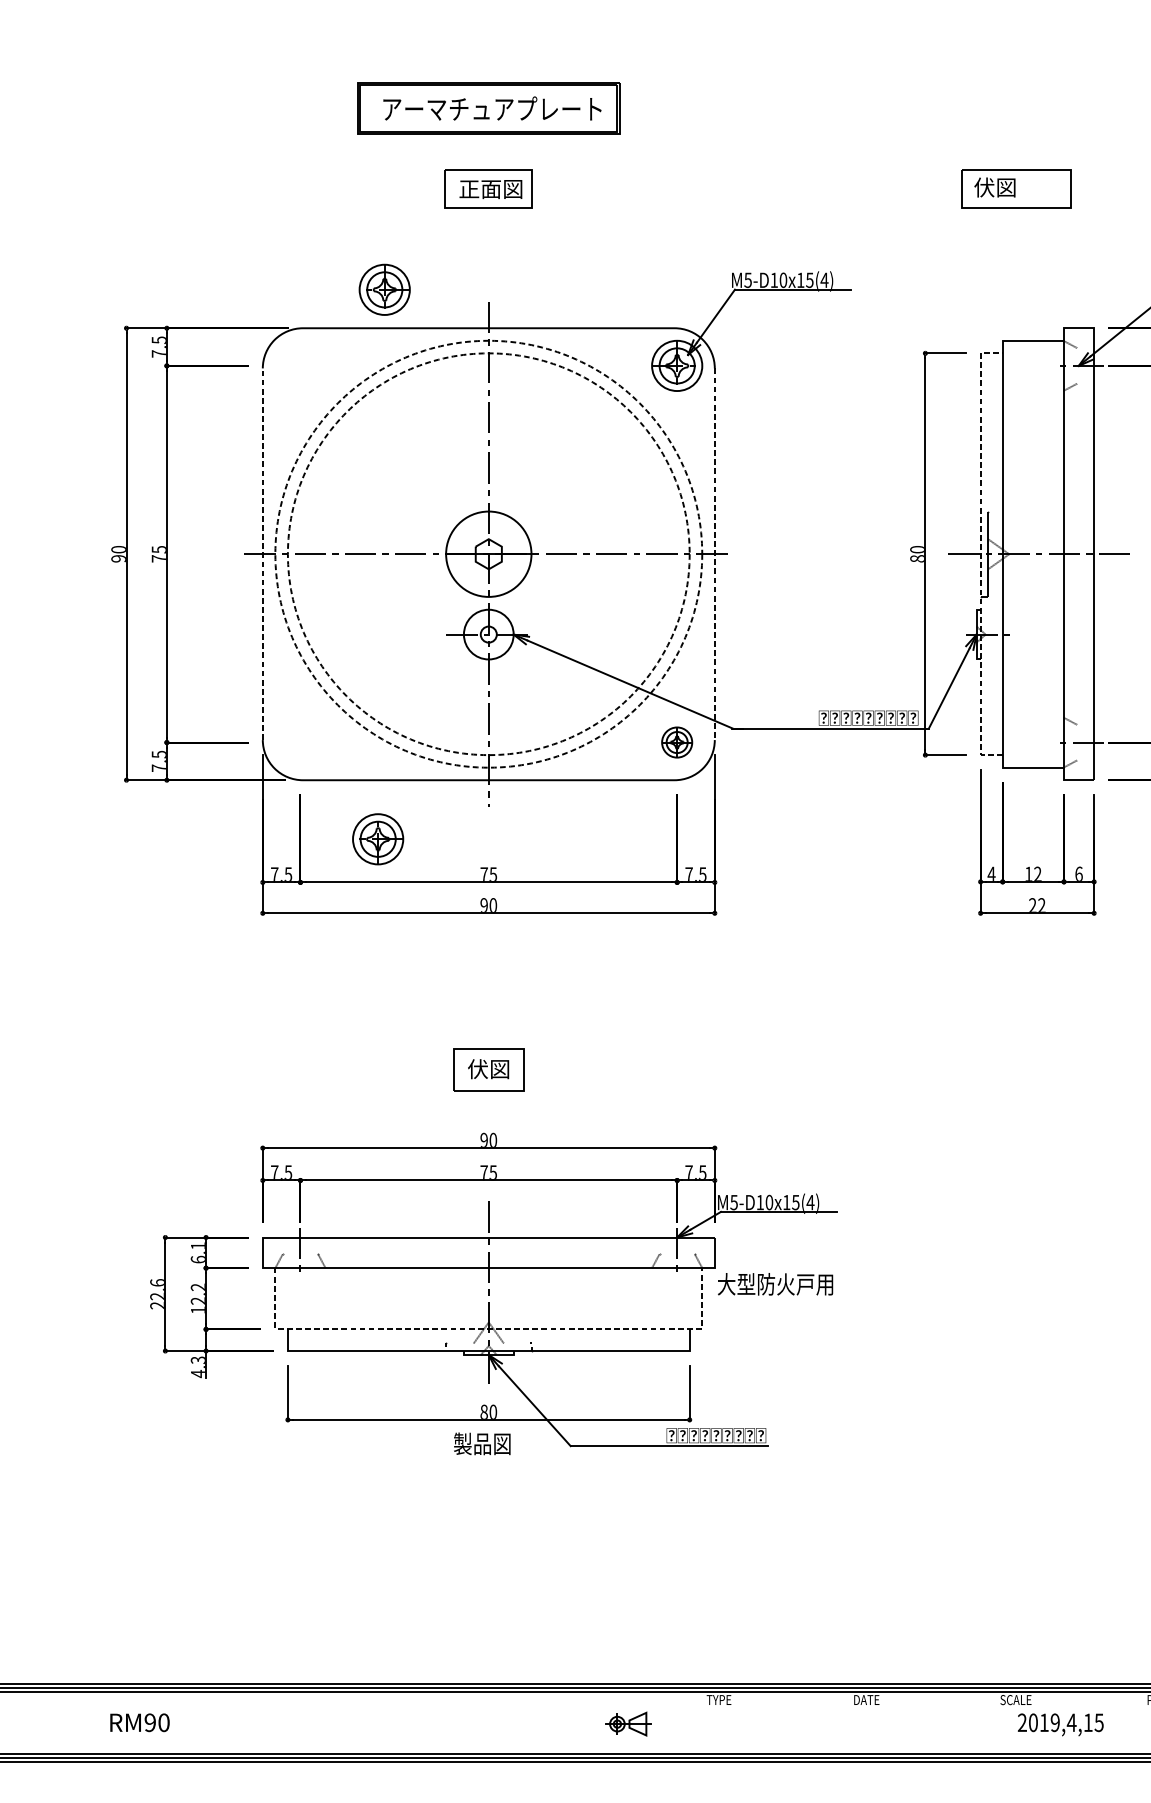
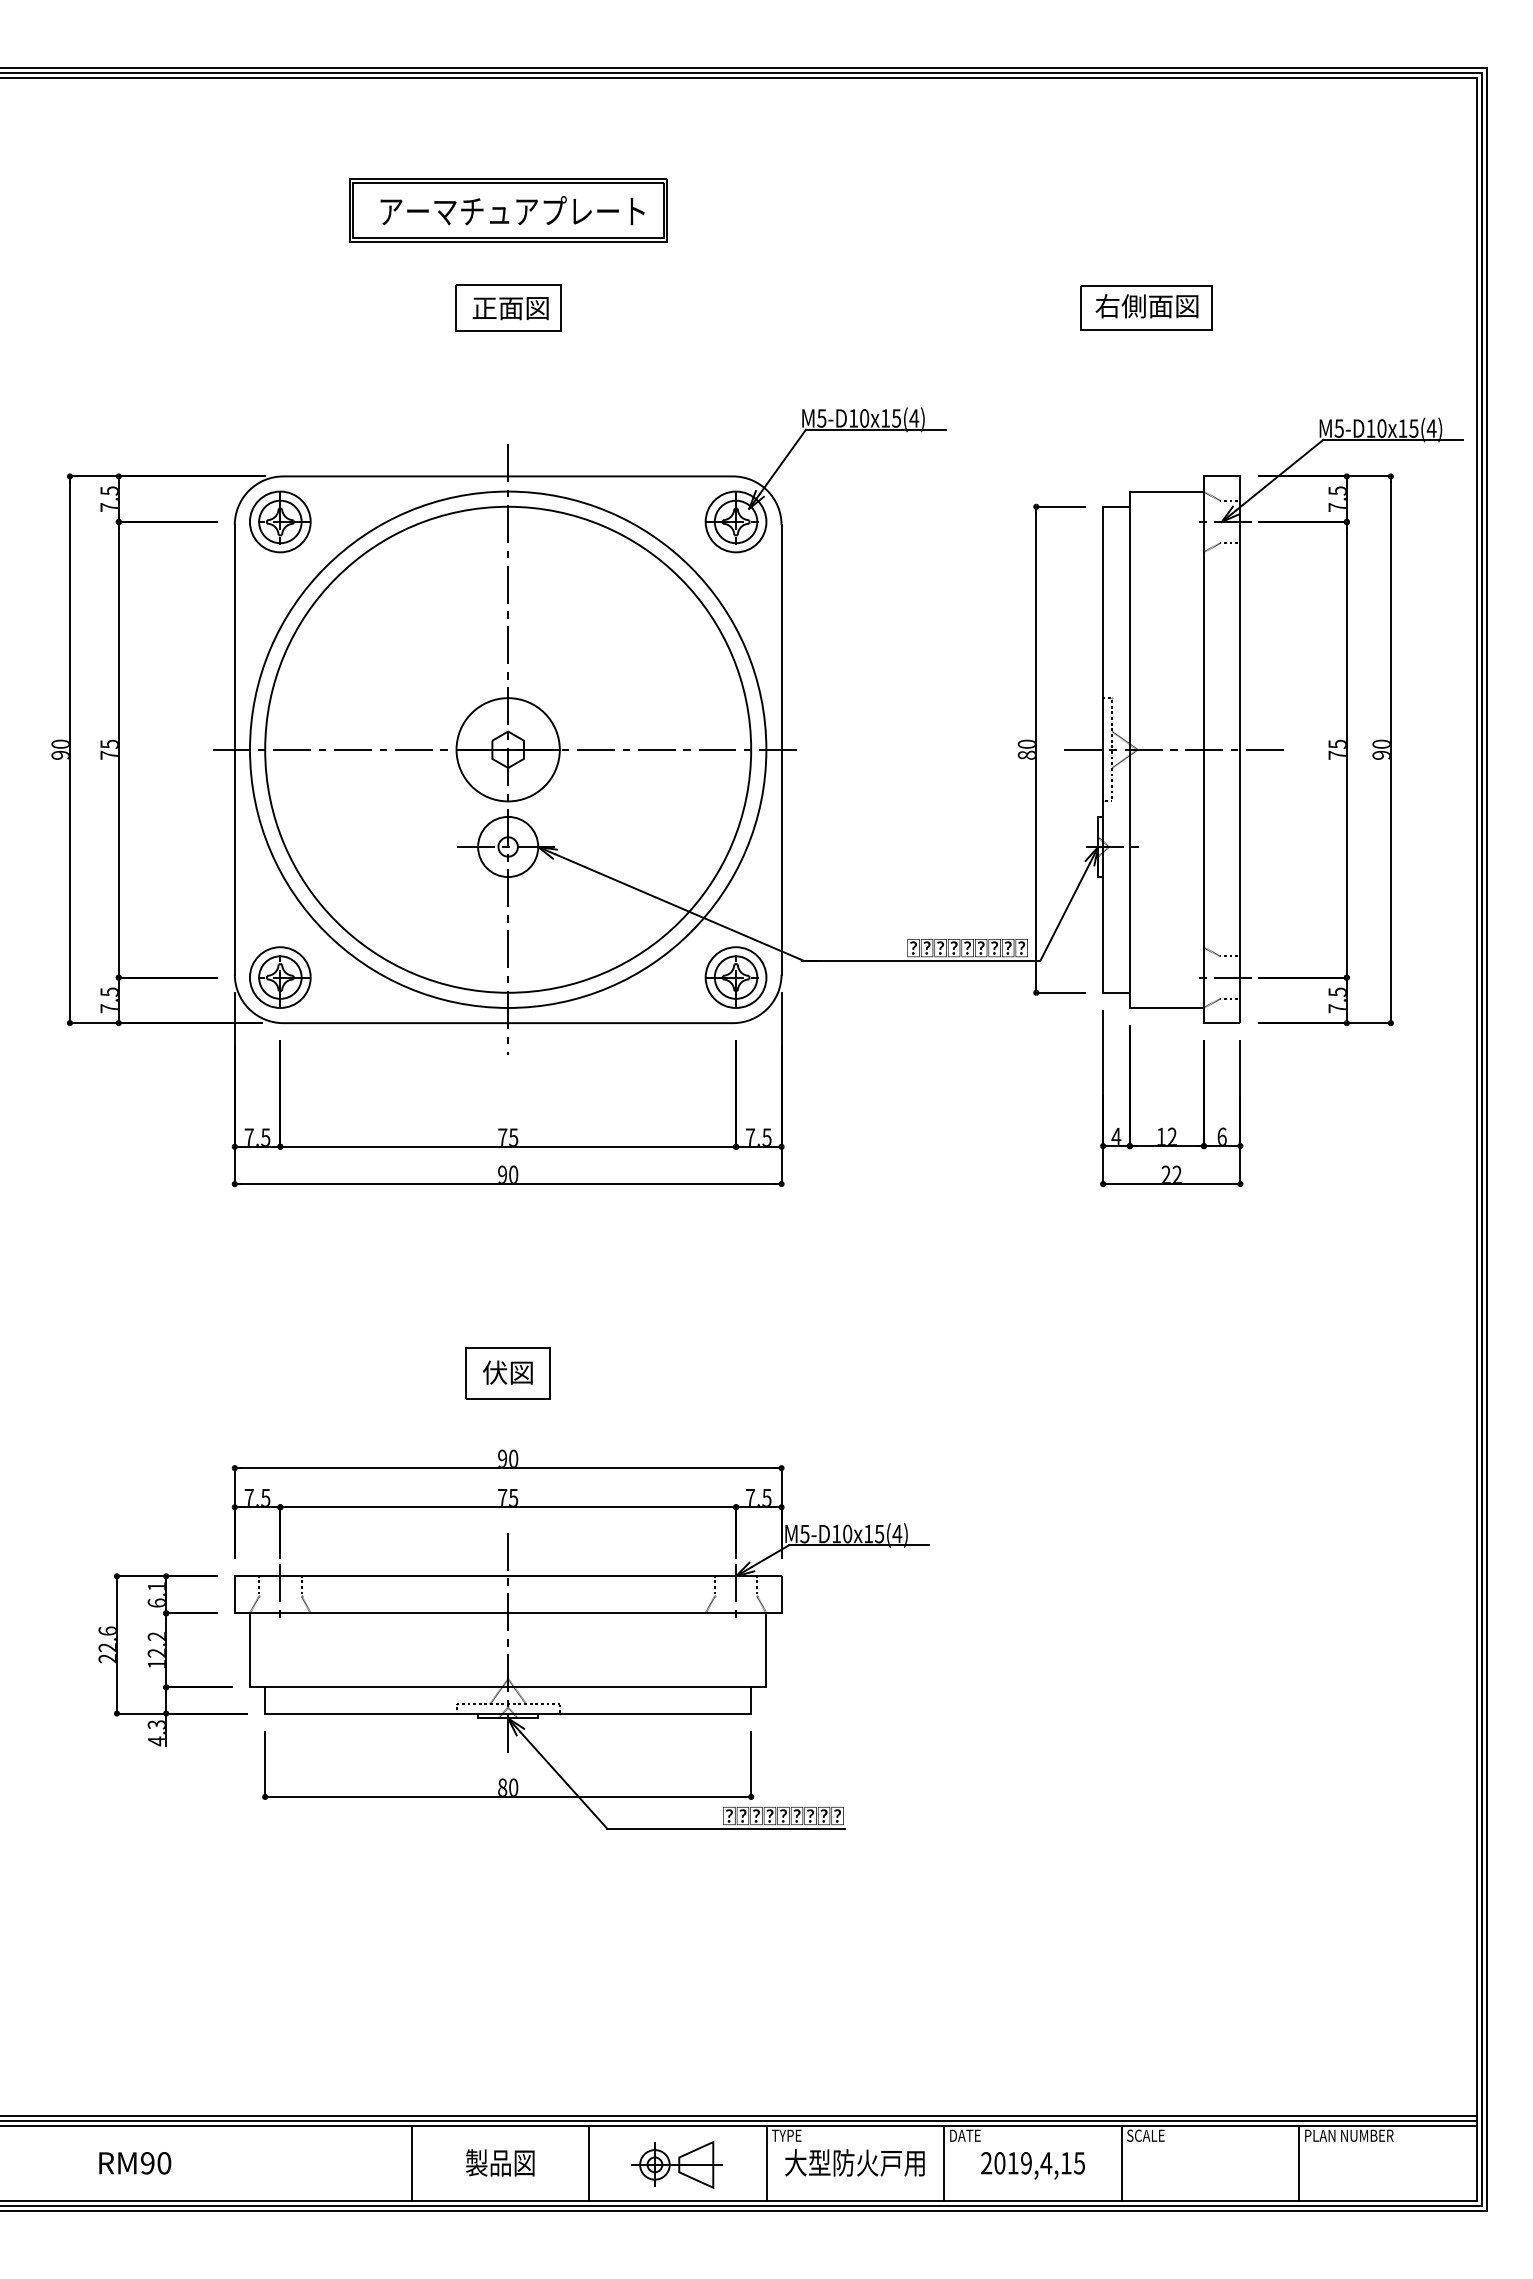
text: (1016, 187) -> (1146, 306), 伏図 -> 右側面図
part: (384, 289) -> (280, 521), moved
line: (262, 554) -> (234, 749), dashed -> solid
circle: (489, 554) -> (508, 749), dashed -> solid
circle: (489, 554) -> (508, 749), dashed -> solid
line: (714, 554) -> (781, 749), dashed -> solid
line: (980, 554) -> (1103, 749), dashed -> solid
part: (676, 742) -> (735, 977), size x1.67
part: (378, 839) -> (280, 977), moved
text: (775, 1283) -> (854, 2162), moved
line: (489, 1328) -> (508, 1686), dashed -> solid
text: (482, 1443) -> (500, 2162), moved
text: (140, 1722) -> (135, 2163), moved
line: (408, 1722) -> (411, 2163), added
line: (556, 1722) -> (589, 2163), added
line: (702, 1722) -> (766, 2163), added
line: (849, 1722) -> (944, 2163), added
line: (995, 1722) -> (1121, 2163), added
line: (1142, 1722) -> (1299, 2163), added
part: (627, 1723) -> (676, 2164), size x1.67
text: (1060, 1724) -> (1032, 2165), moved

